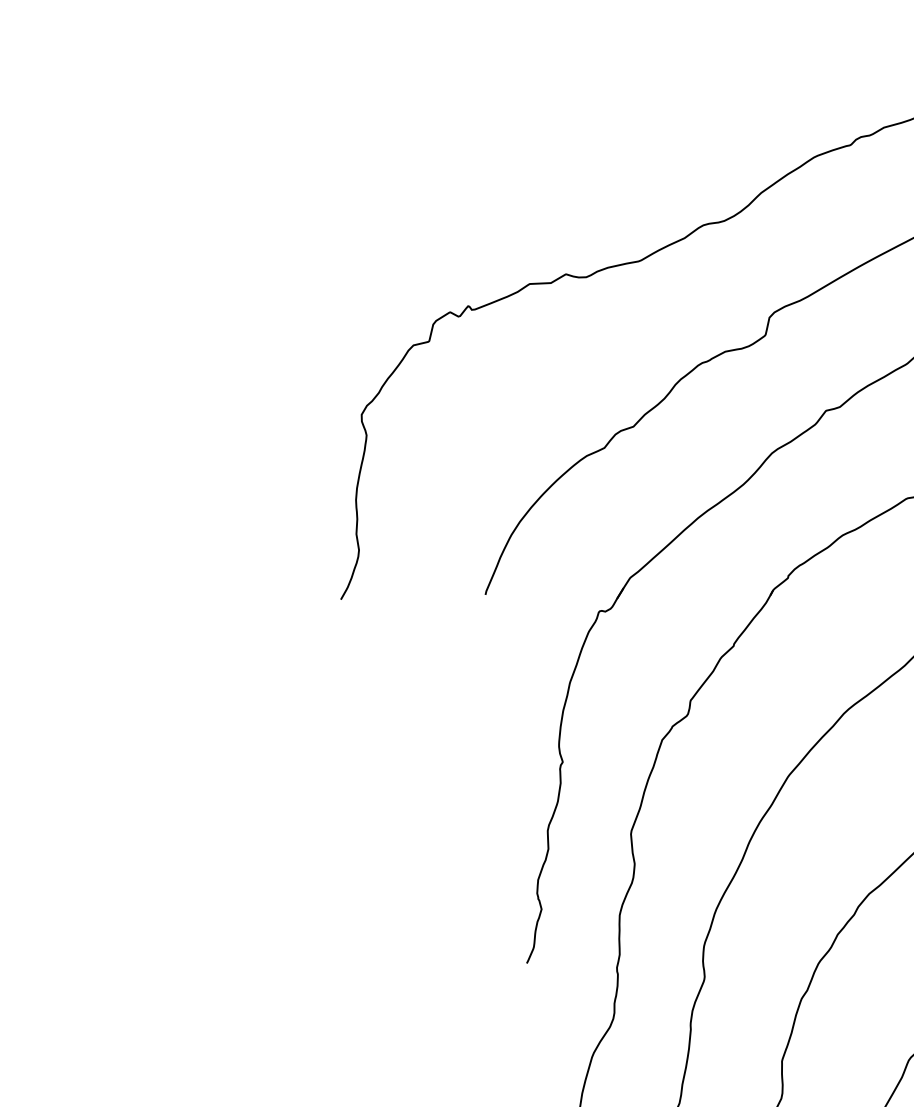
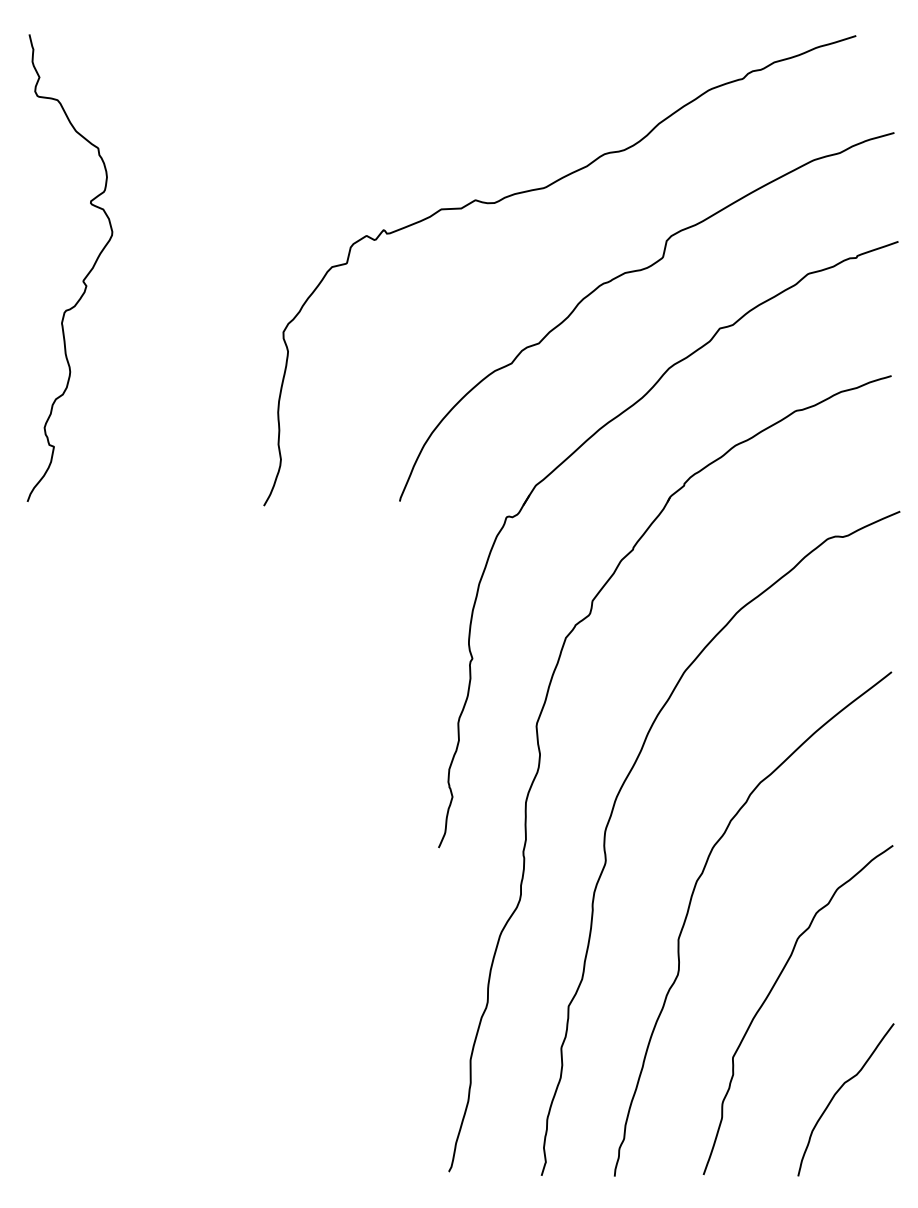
curve: (148, 357) -> (83, 278), added

